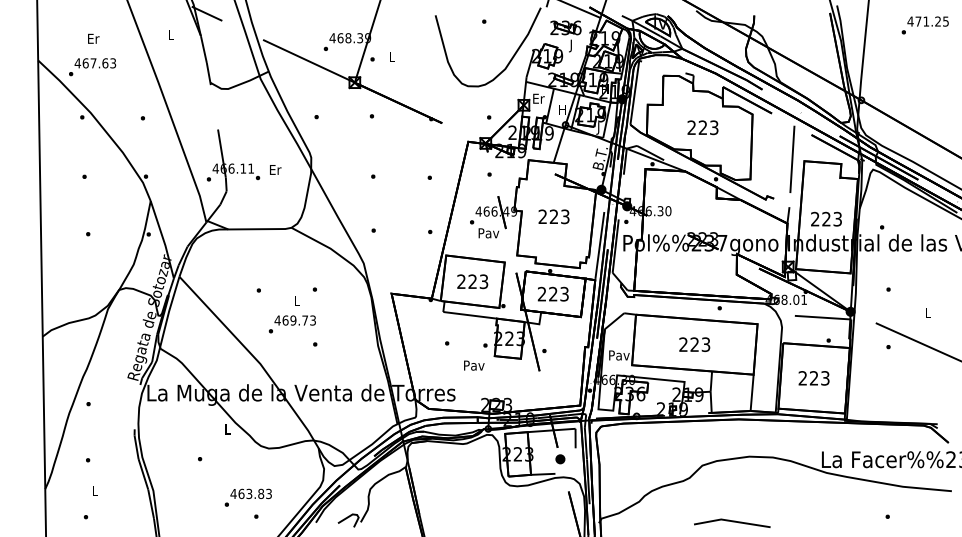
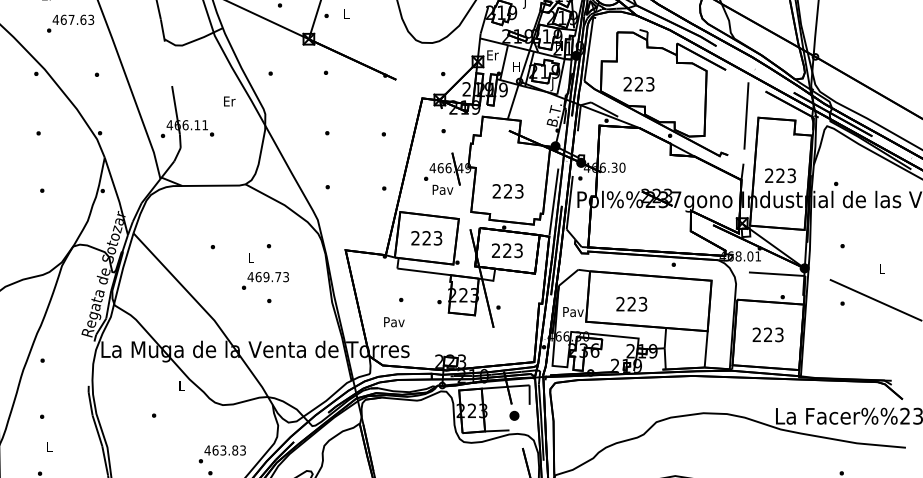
text: (92, 67) -> (70, 24), moved
text: (702, 127) -> (638, 84), moved
text: (275, 169) -> (229, 101), moved
text: (553, 216) -> (507, 191), moved
text: (291, 324) -> (264, 281), moved
text: (694, 344) -> (631, 304), moved
text: (474, 365) -> (394, 322), moved
text: (247, 497) -> (221, 454), moved

